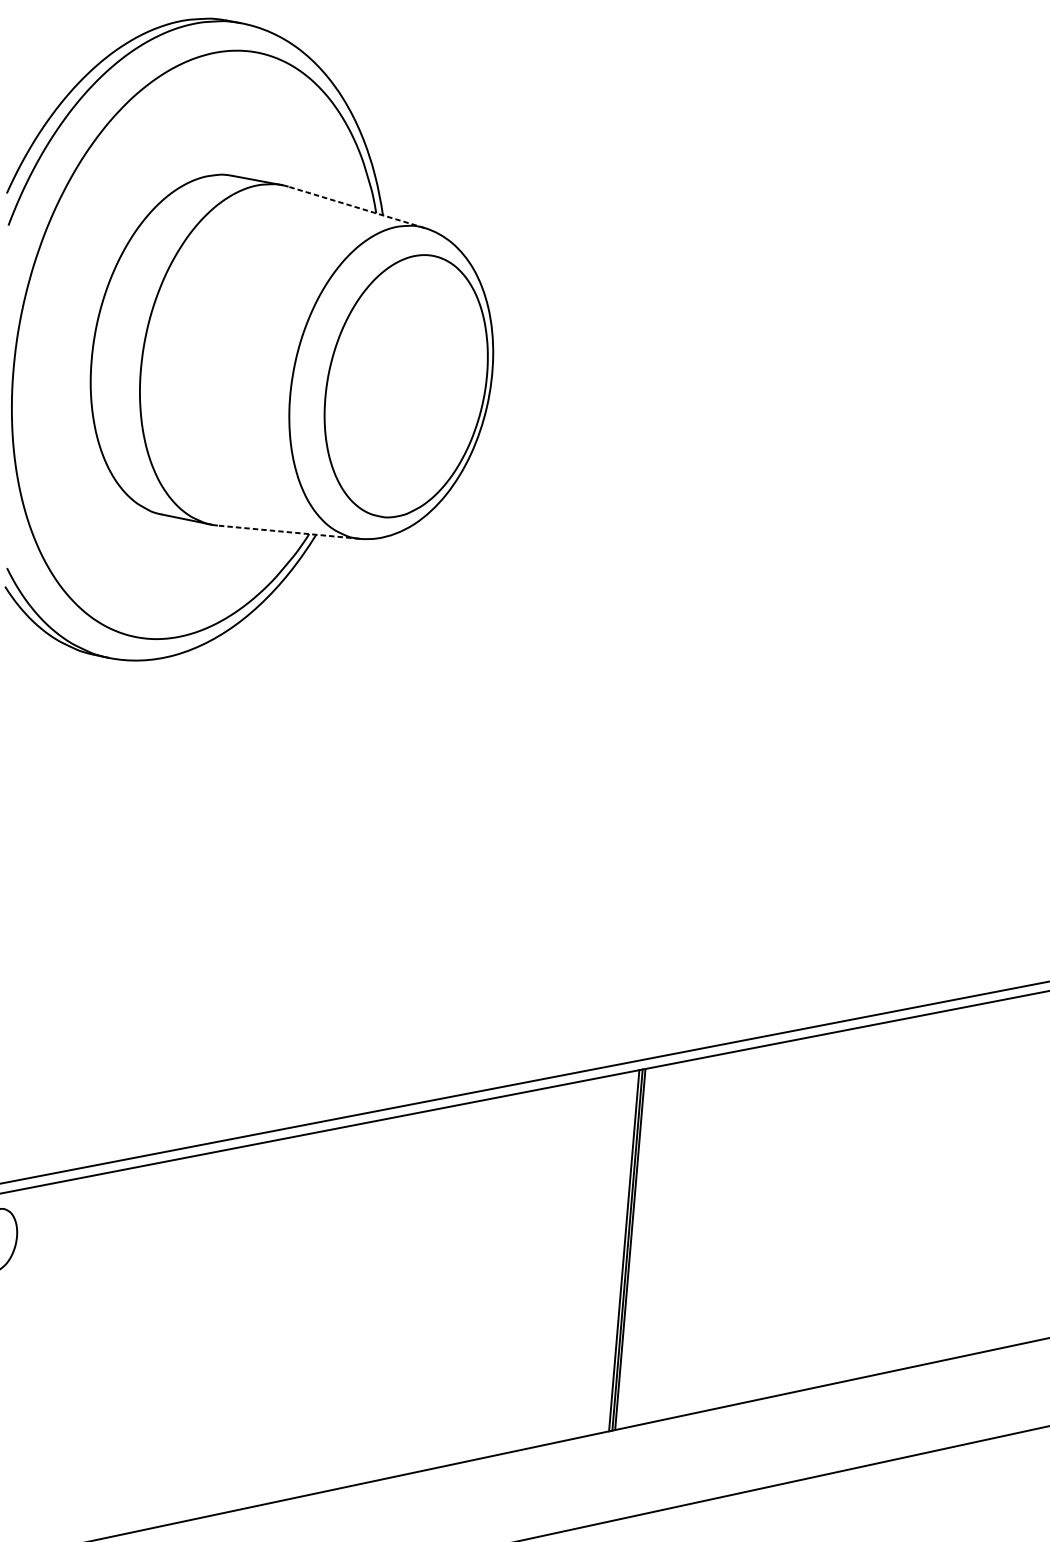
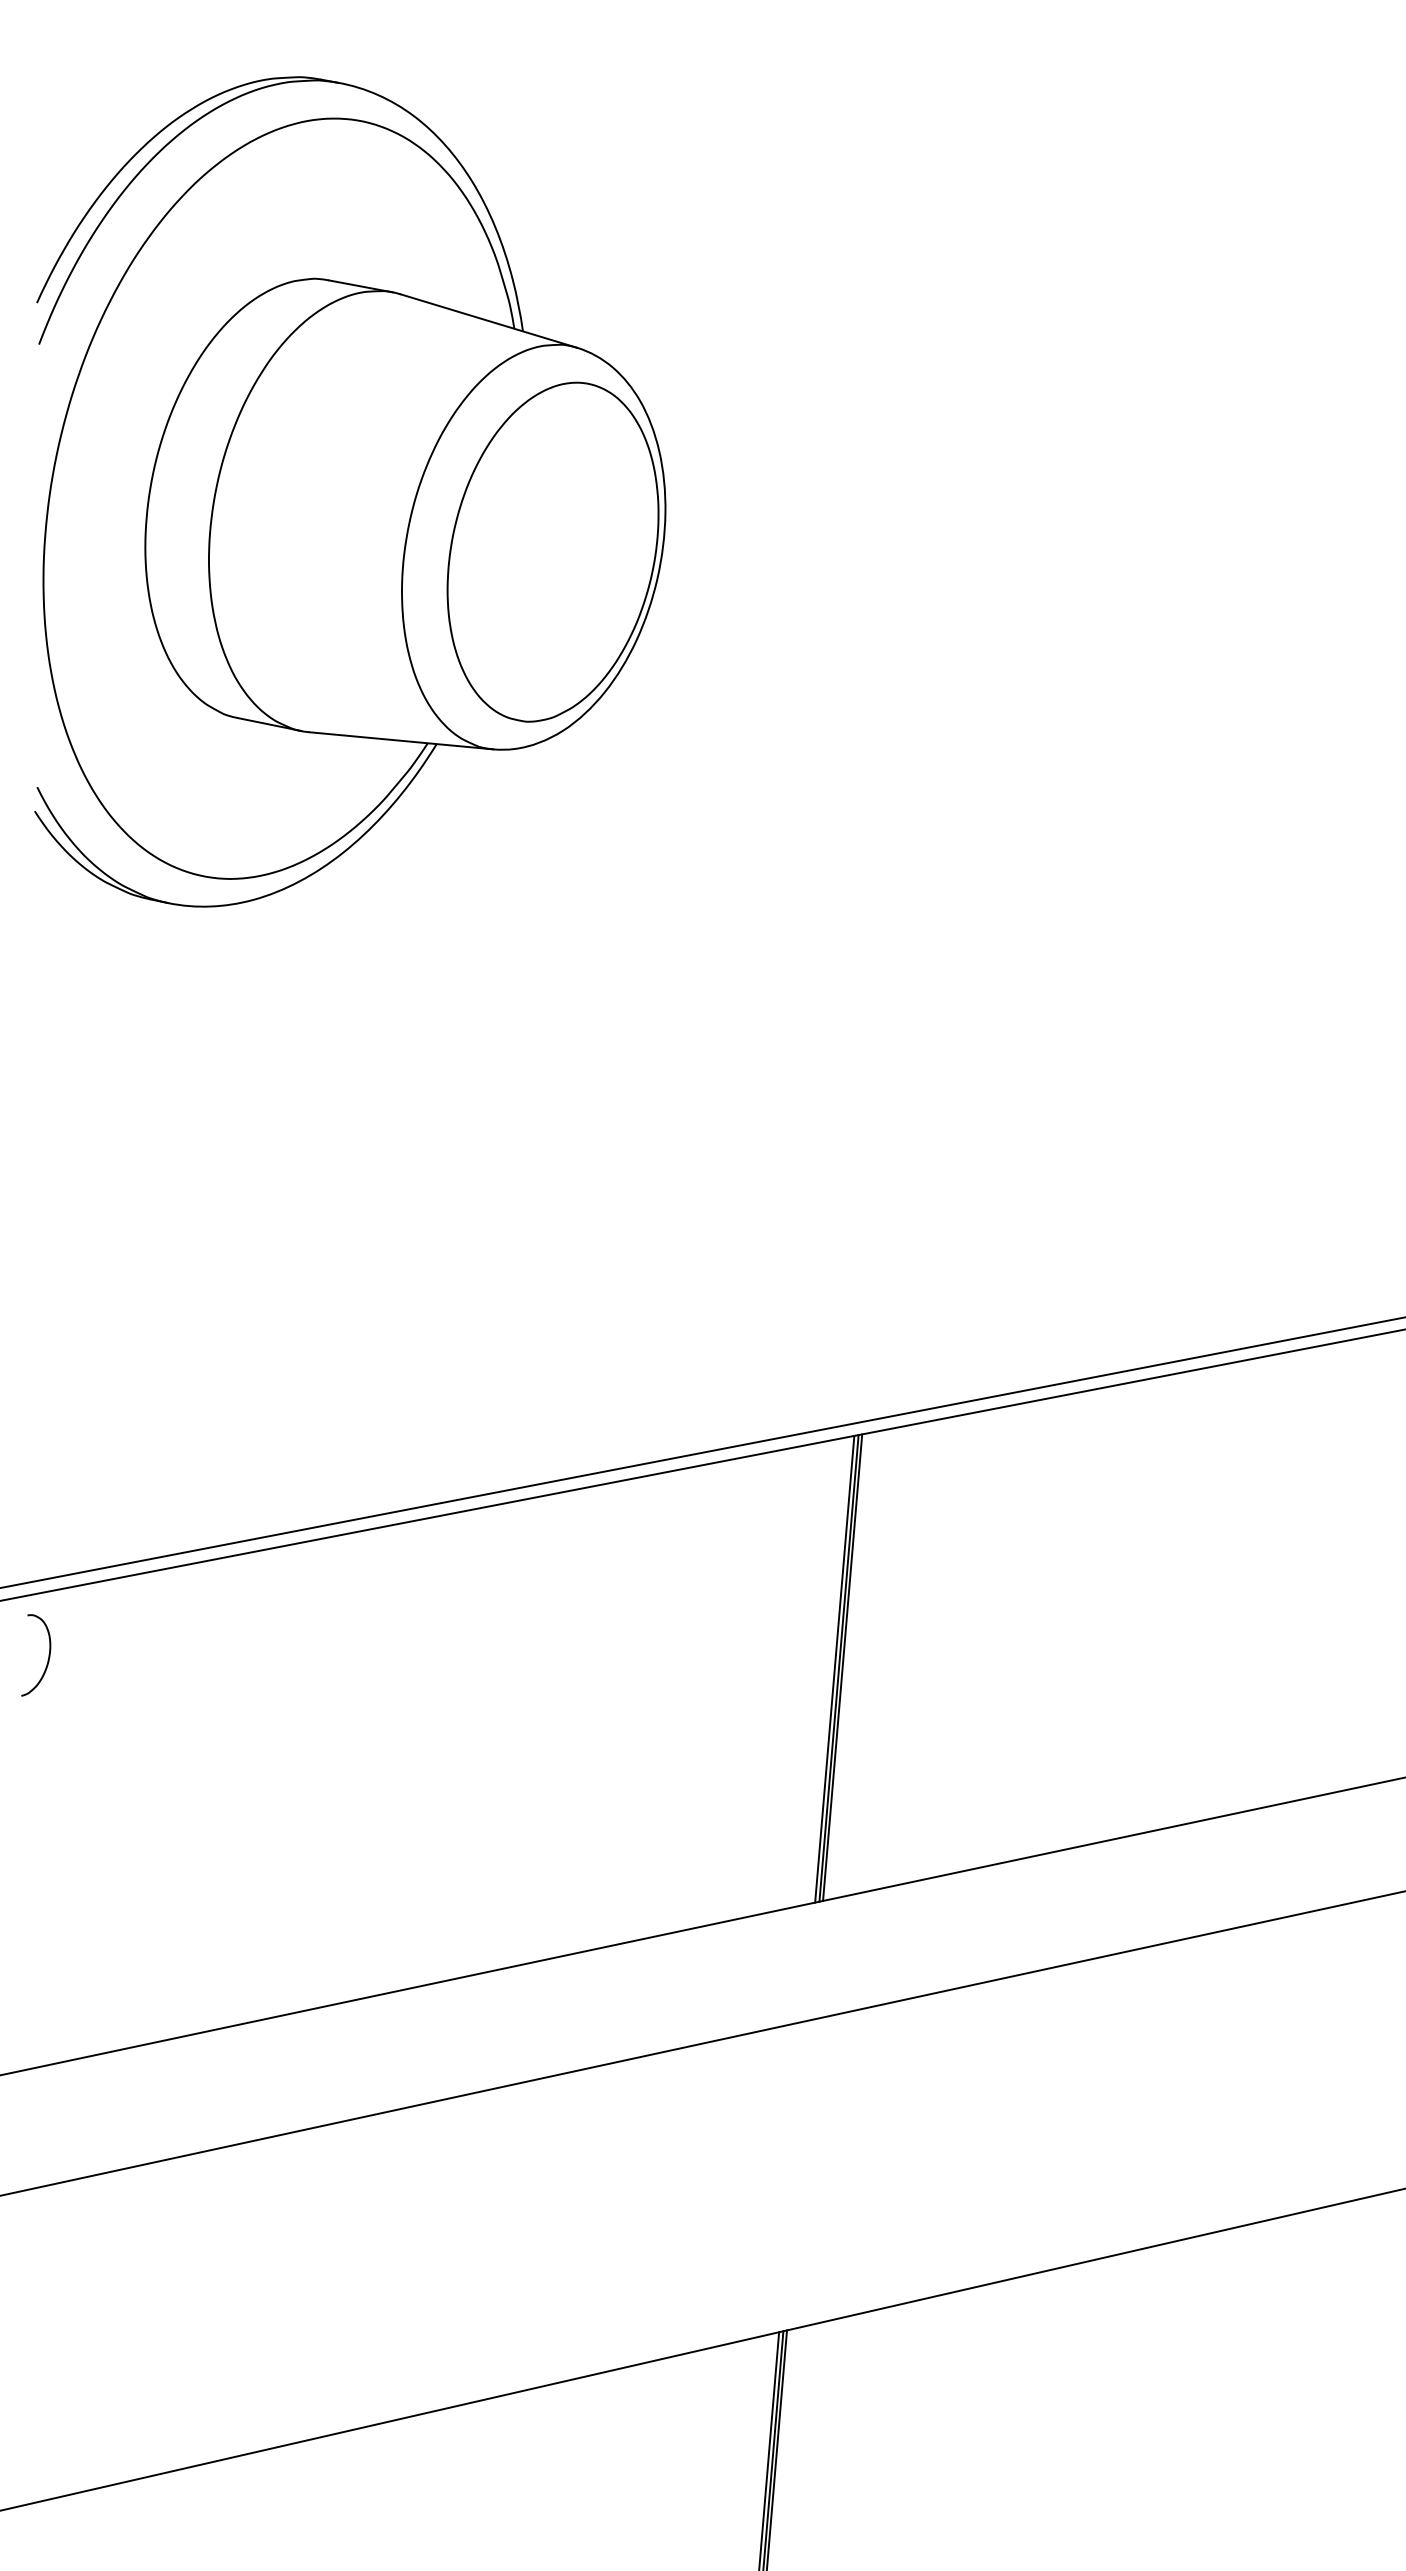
line: (356, 206) -> (488, 320), dashed -> solid
line: (288, 531) -> (400, 740), dashed -> solid

